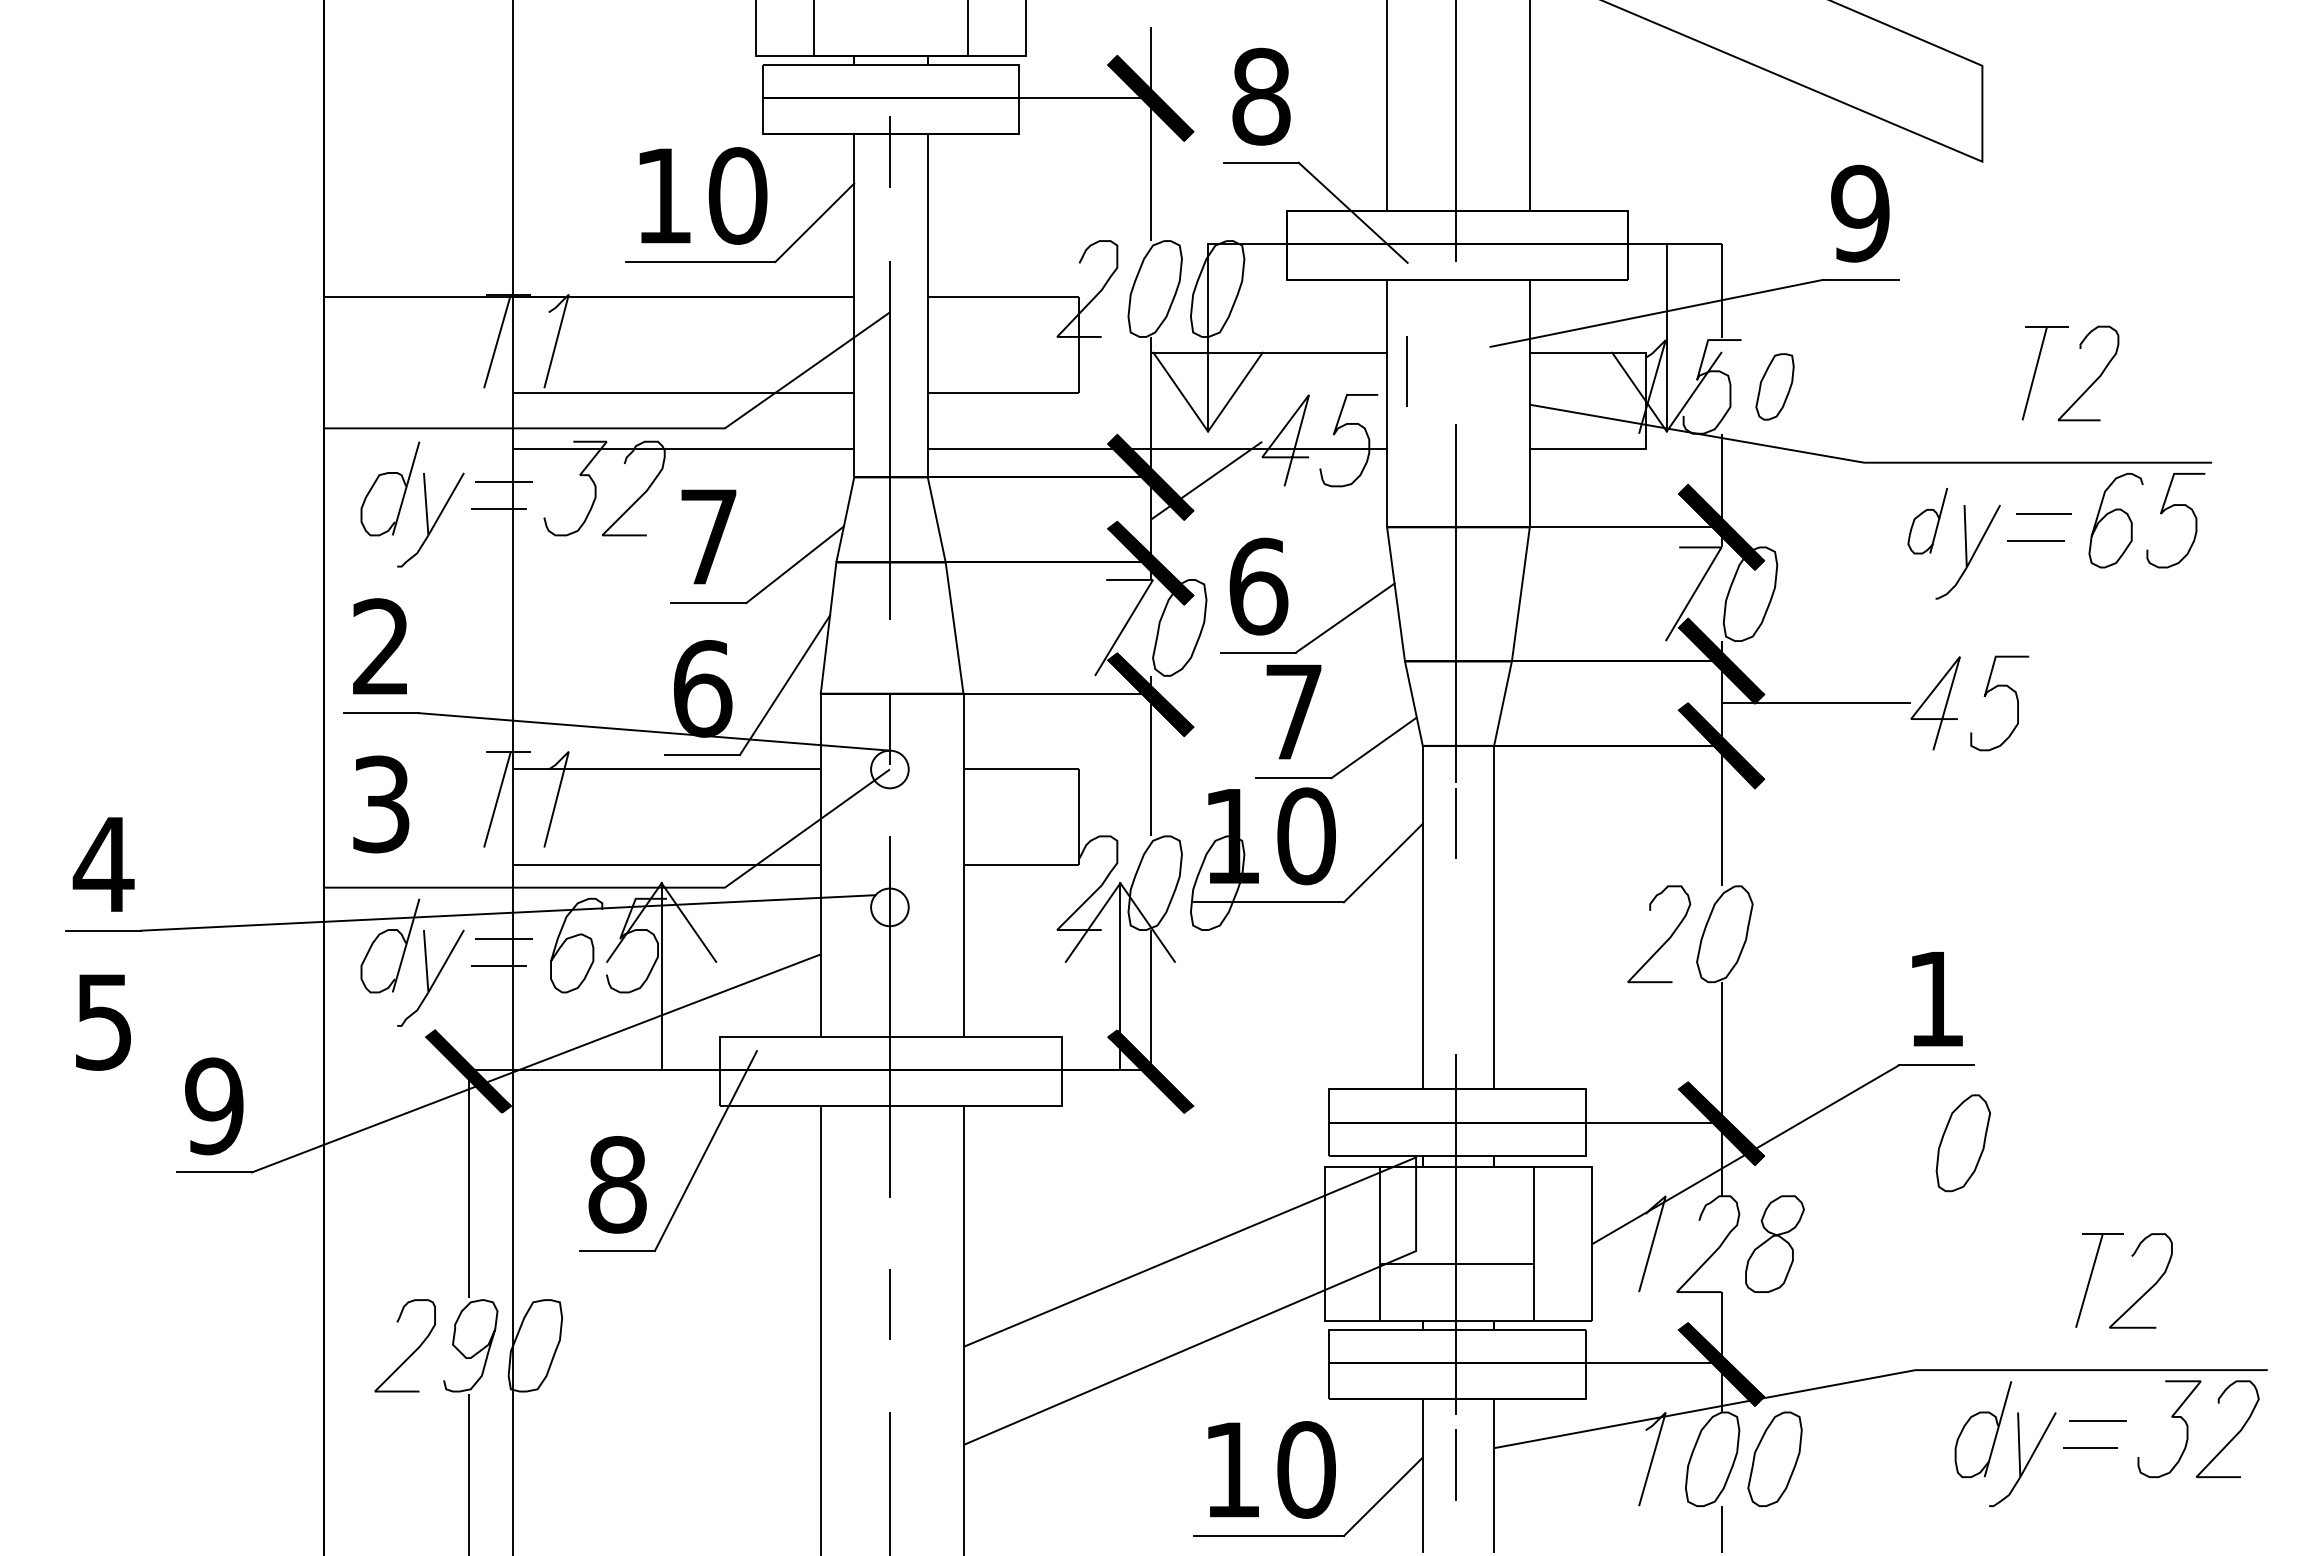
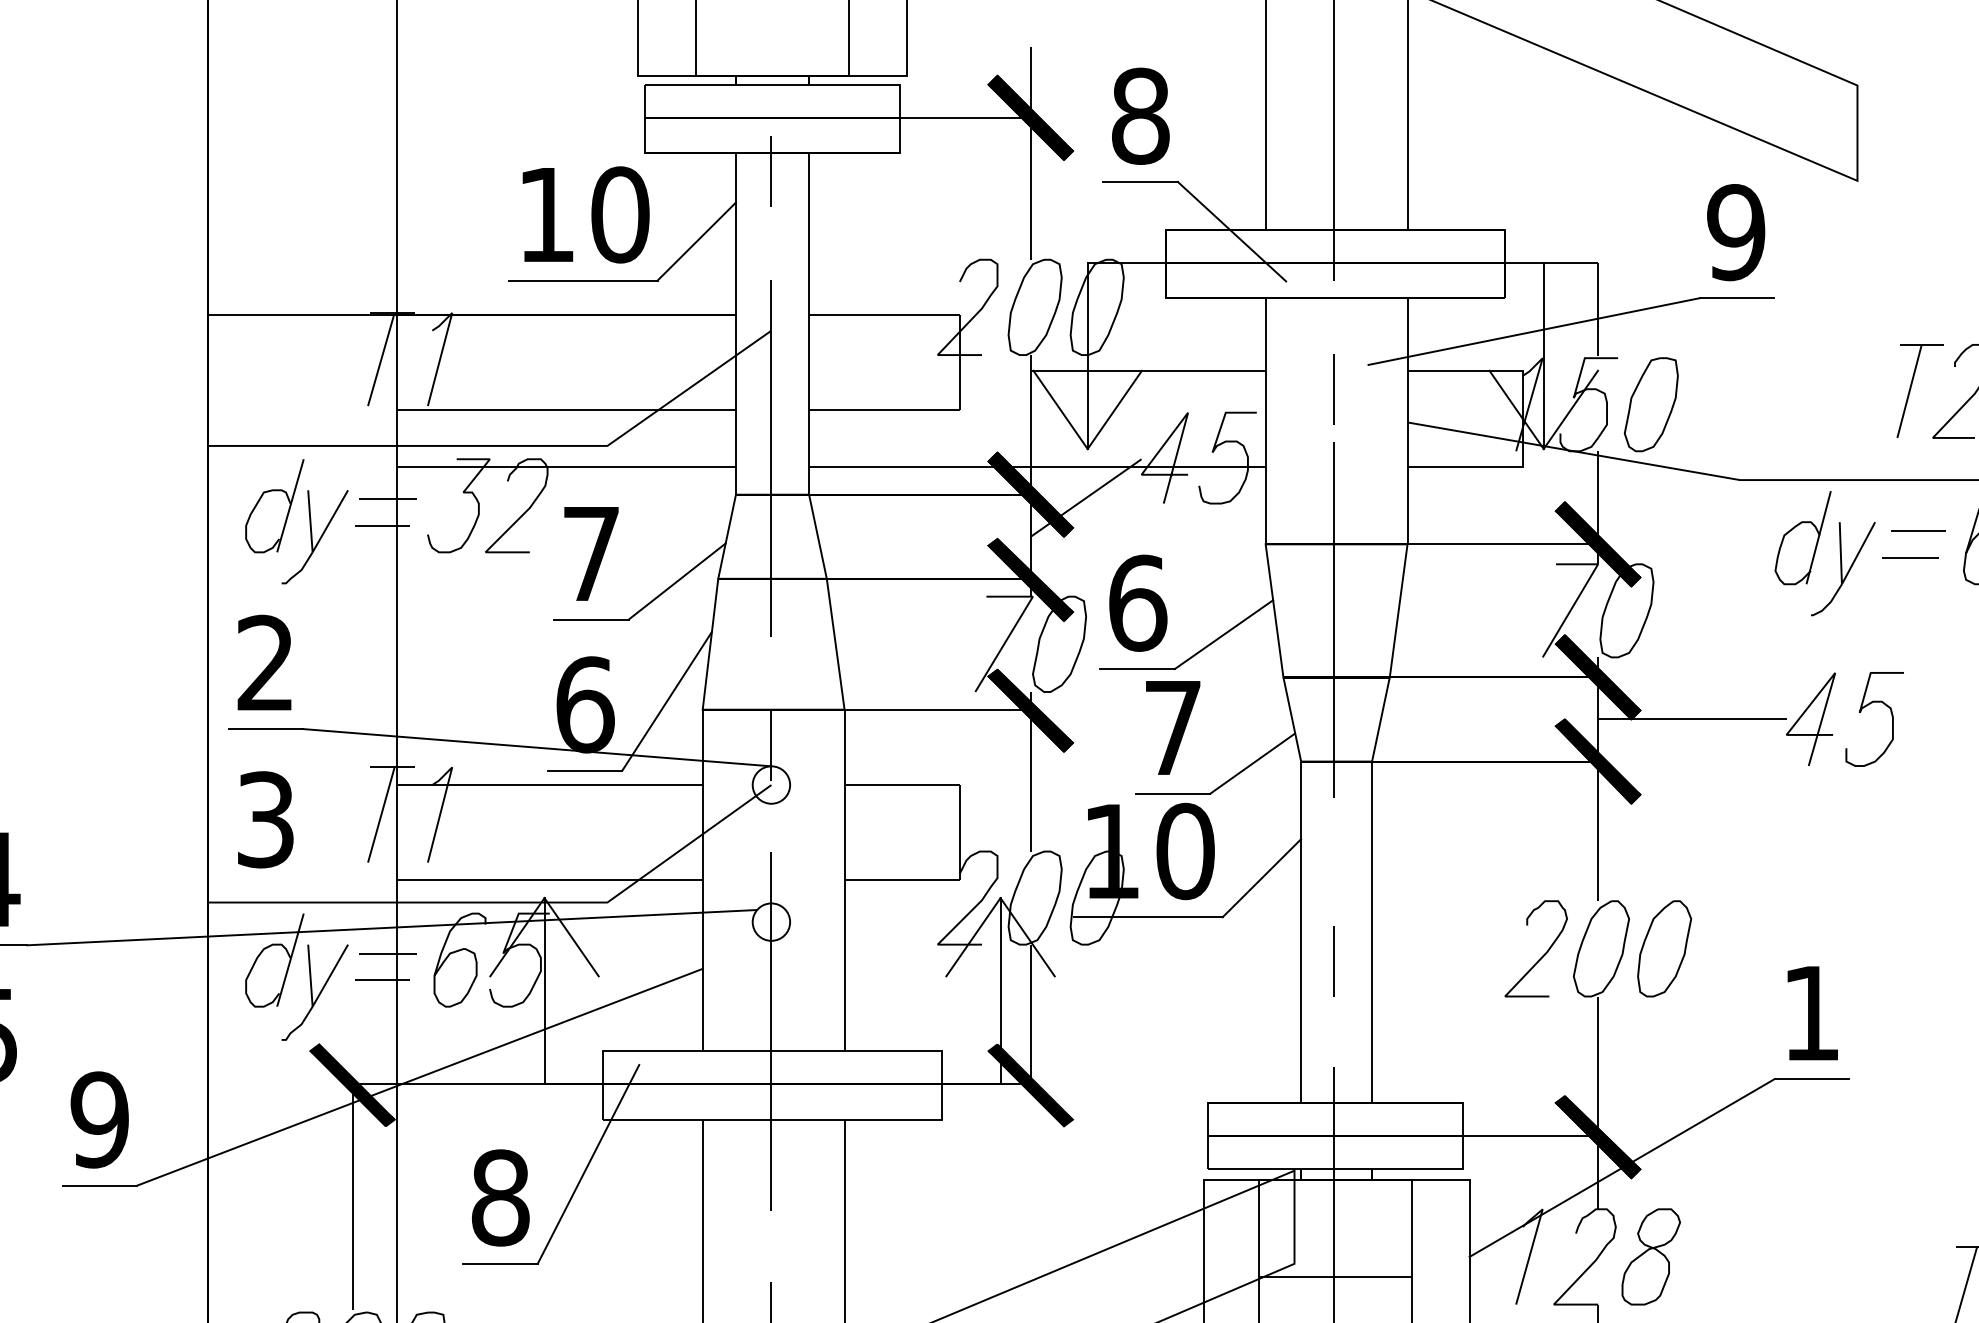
line: (1406, 371) -> (1333, 389), moved
part: (1774, 386) -> (1650, 404), size x1.43
part: (1927, 520) -> (1802, 537), size x1.43
line: (1455, 823) -> (1333, 961), moved
part: (1962, 1143) -> (1663, 949), moved

